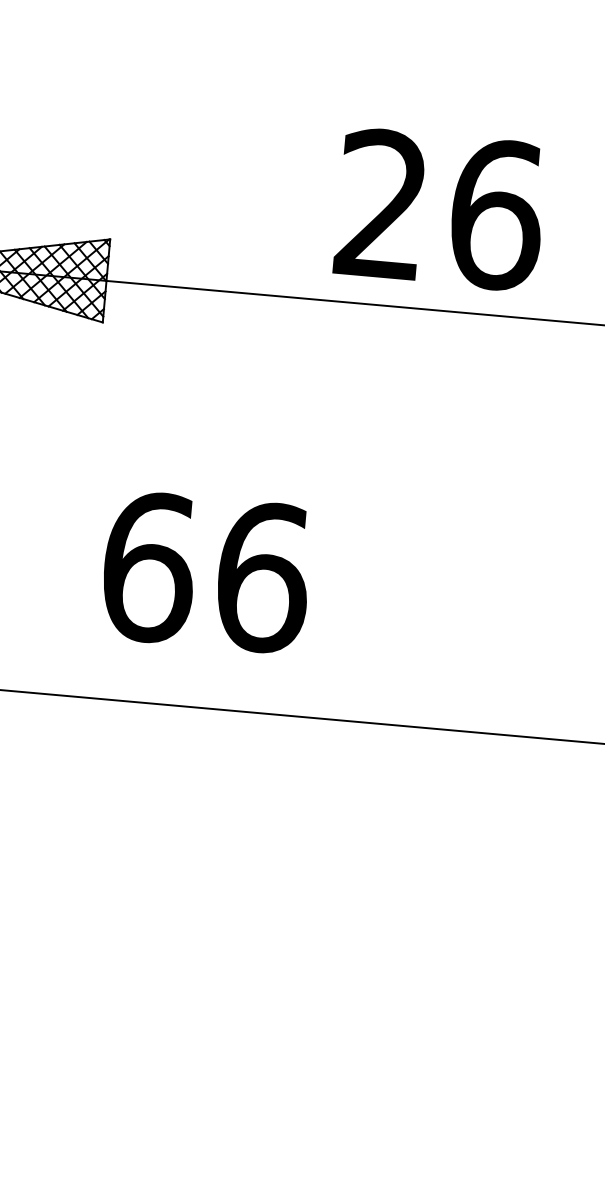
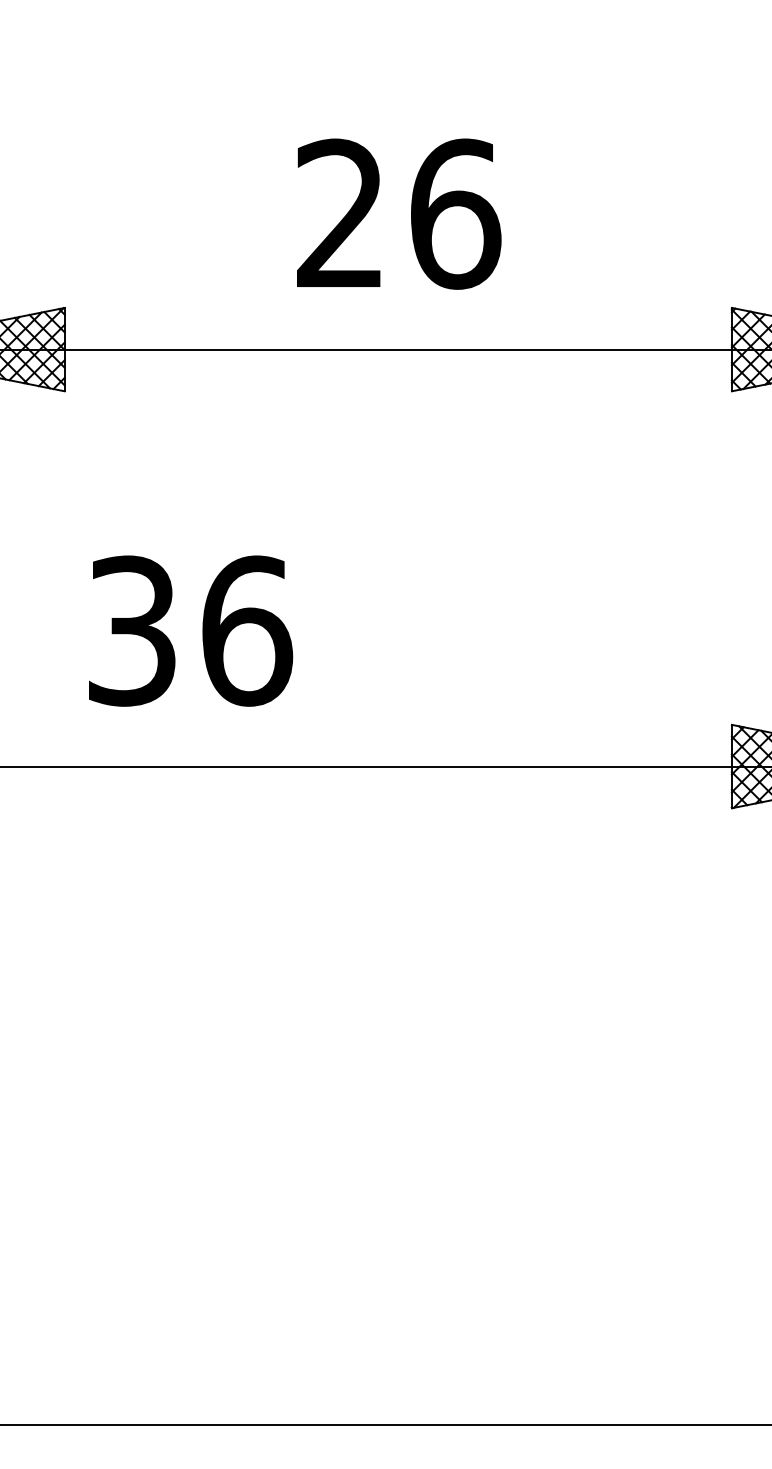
text: (440, 209) -> (399, 213), moved
text: (149, 566) -> (133, 630), 66 -> 36

